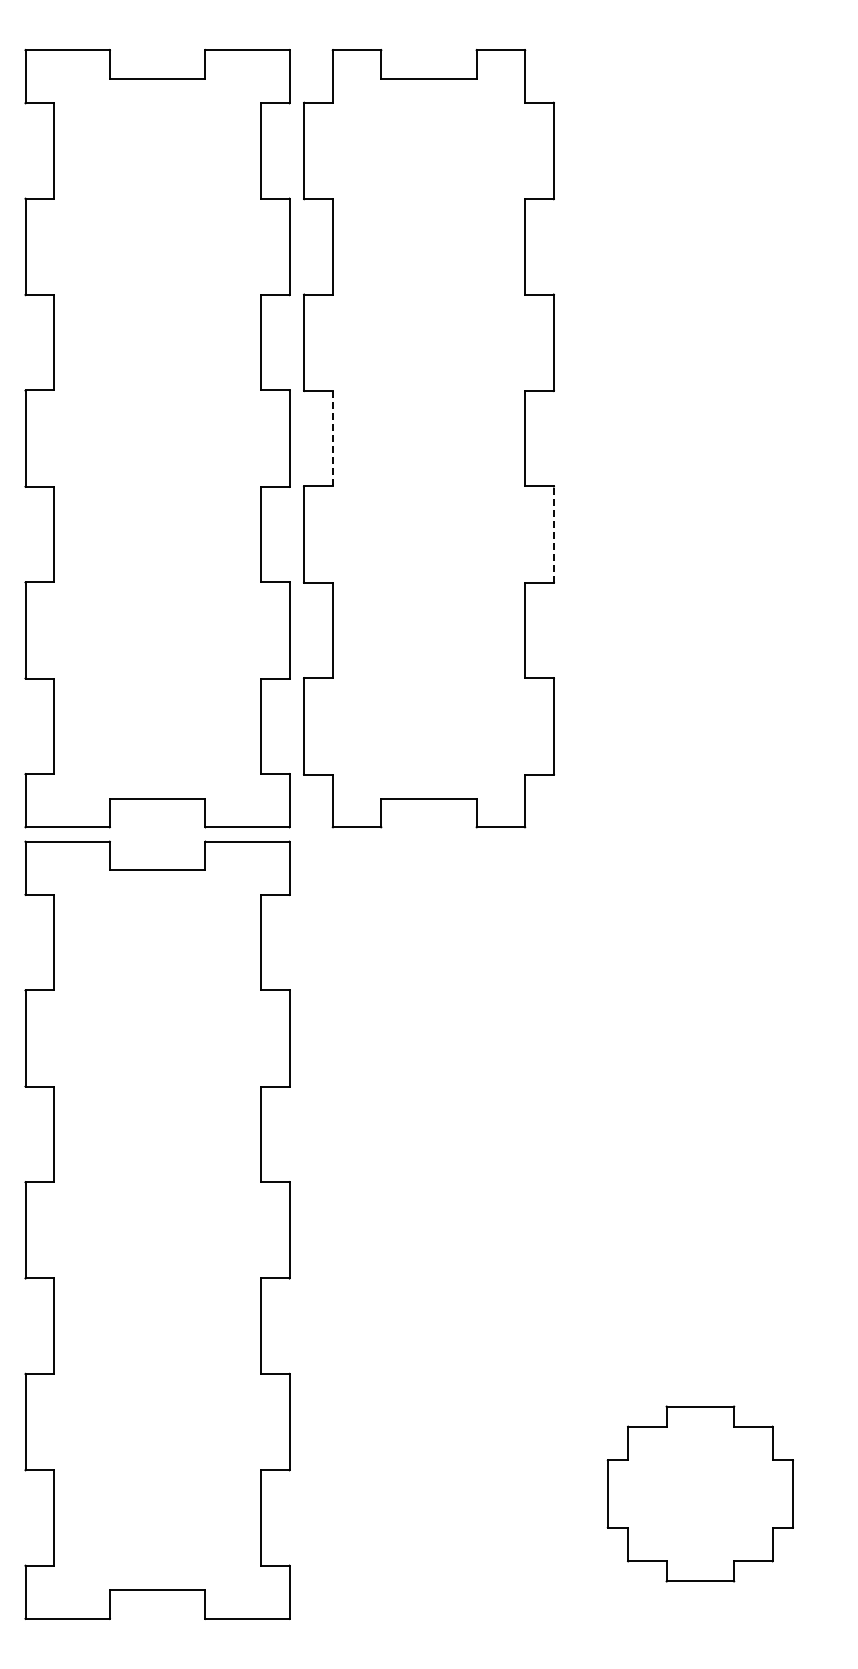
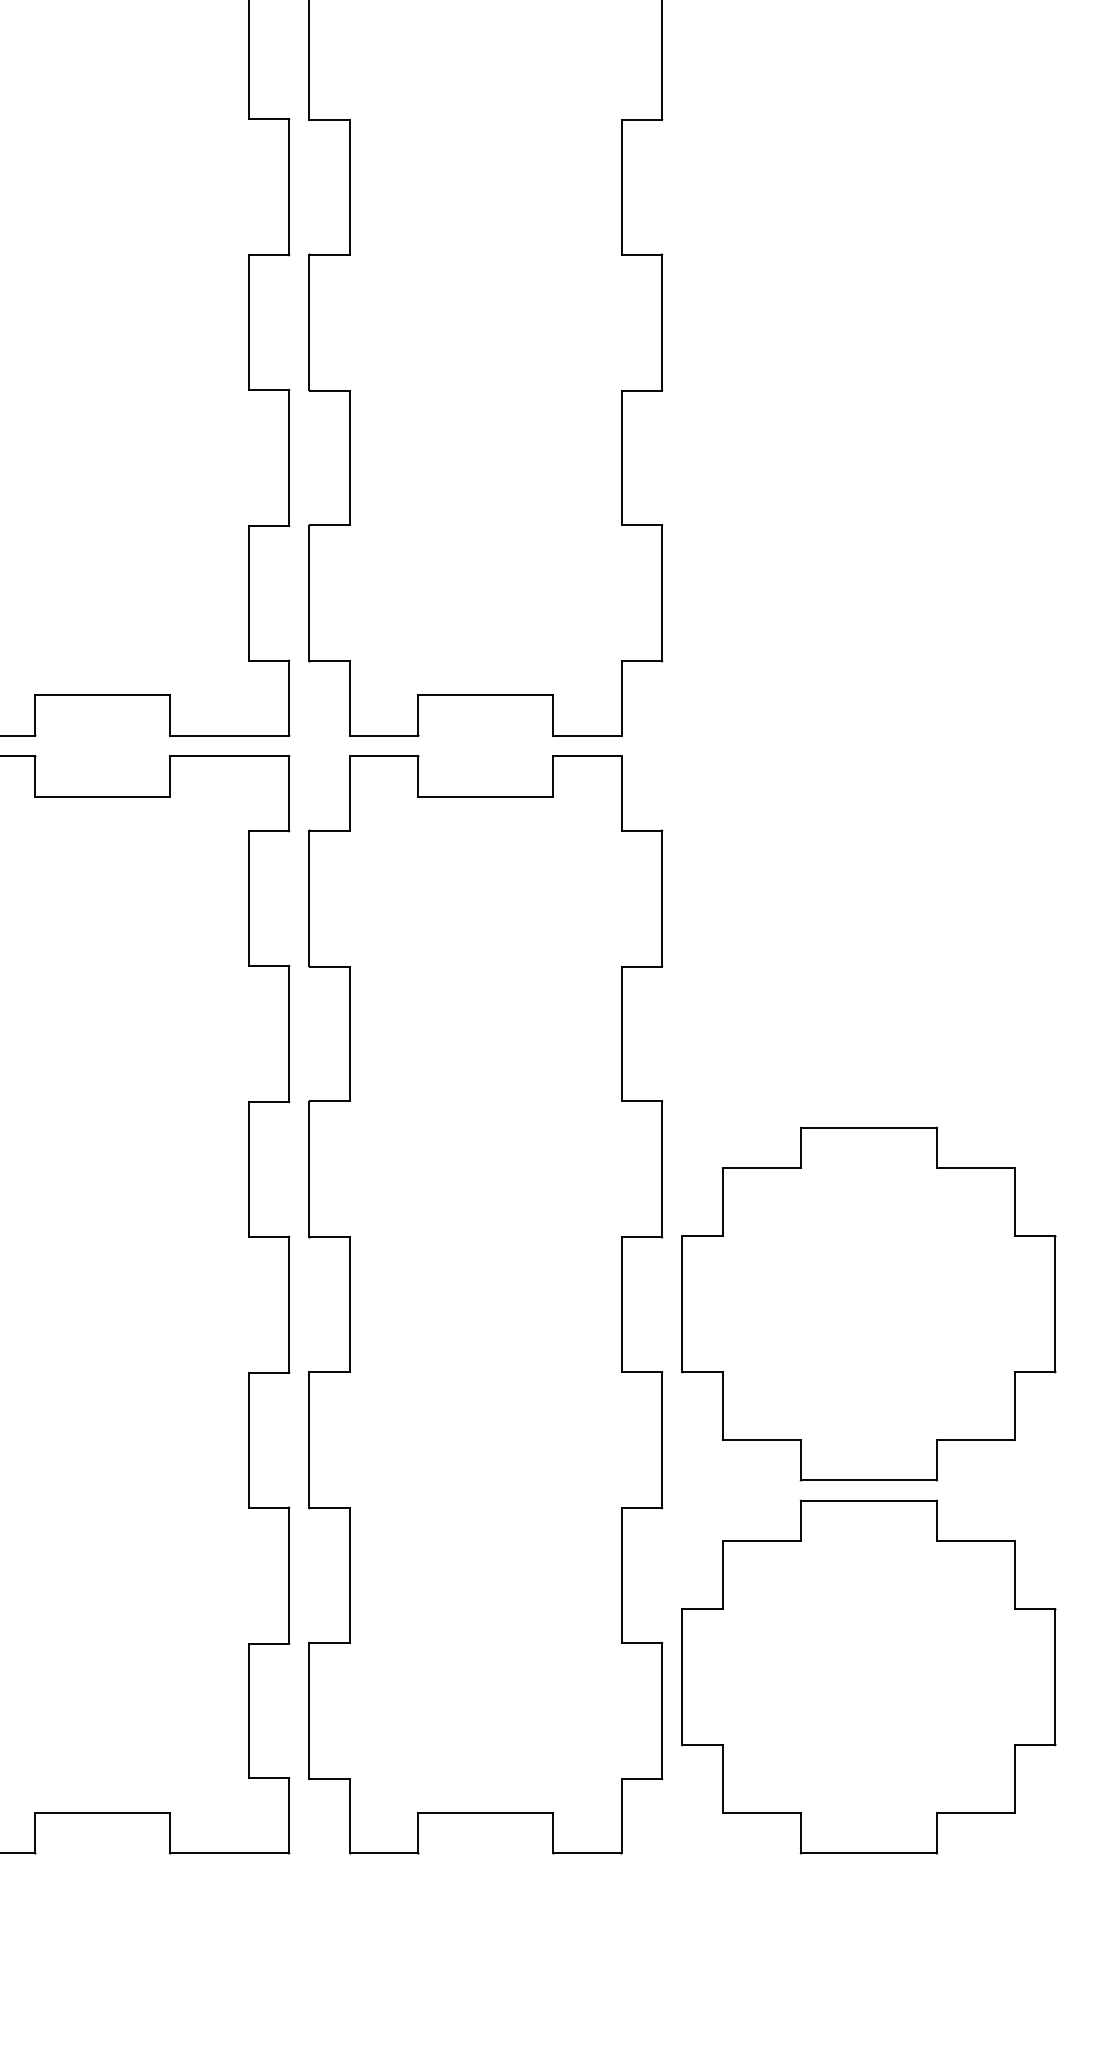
line: (332, 438) -> (349, 186), dashed -> solid
line: (553, 534) -> (661, 322), dashed -> solid
part: (428, 1229) -> (485, 1303), added
part: (700, 1229) -> (869, 1303), added
part: (700, 1493) -> (869, 1676), size x1.43

